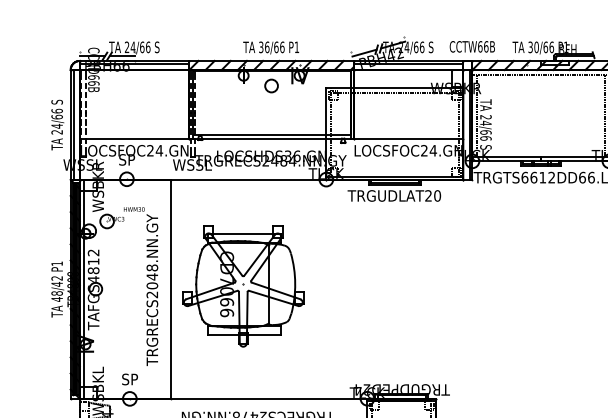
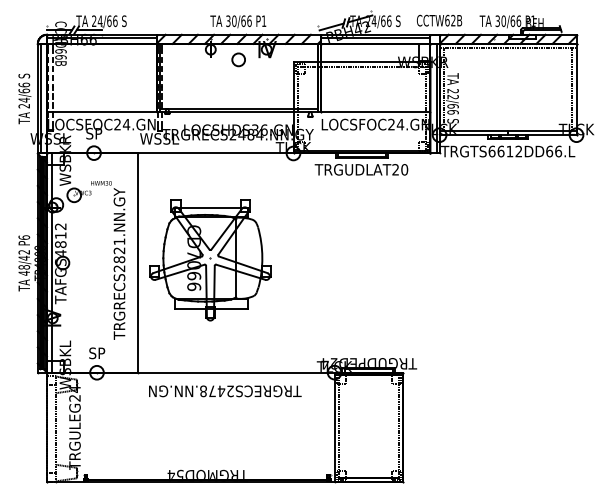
text: (267, 46) -> (234, 20), 36/66 -> 30/66
text: (486, 46) -> (453, 20), CCTW66B -> CCTW62B
text: (485, 122) -> (452, 96), 24/66 -> 22/66
text: (57, 263) -> (24, 237), P1 -> P6
text: (152, 276) -> (119, 250), TRGRECS2048.NN.GY -> TRGRECS2821.NN.GY

